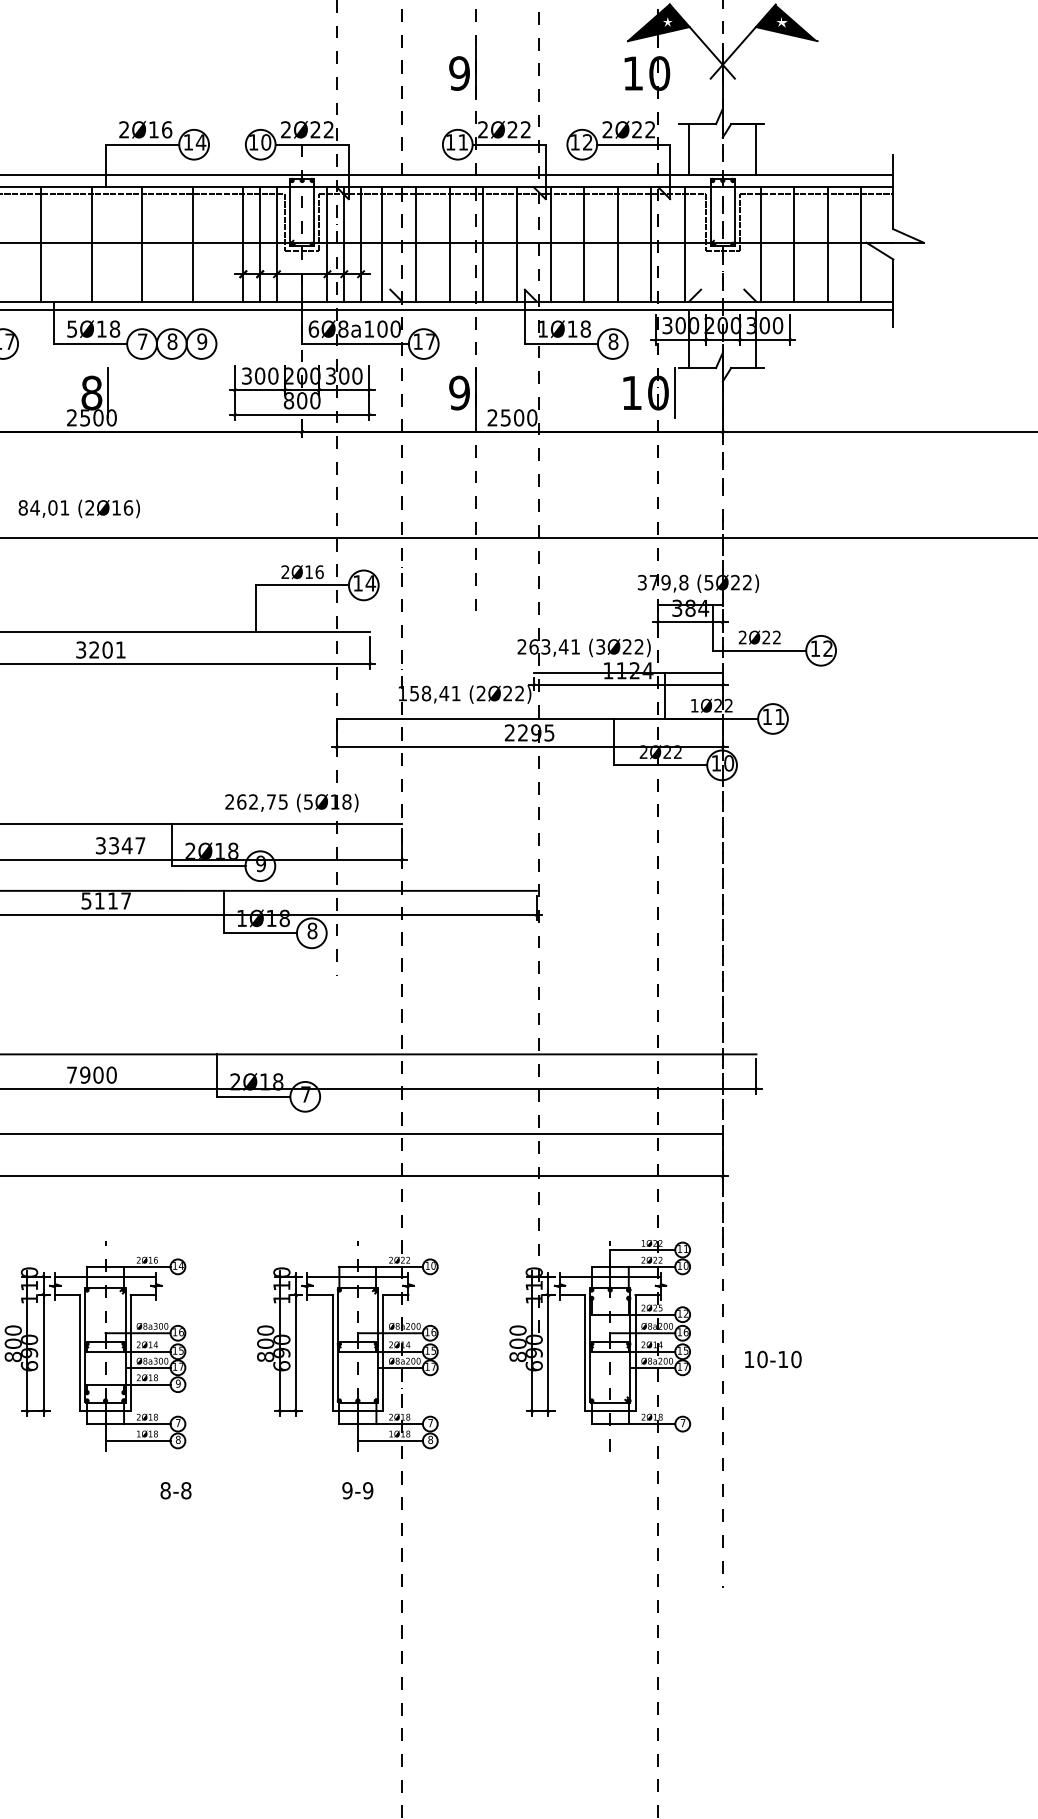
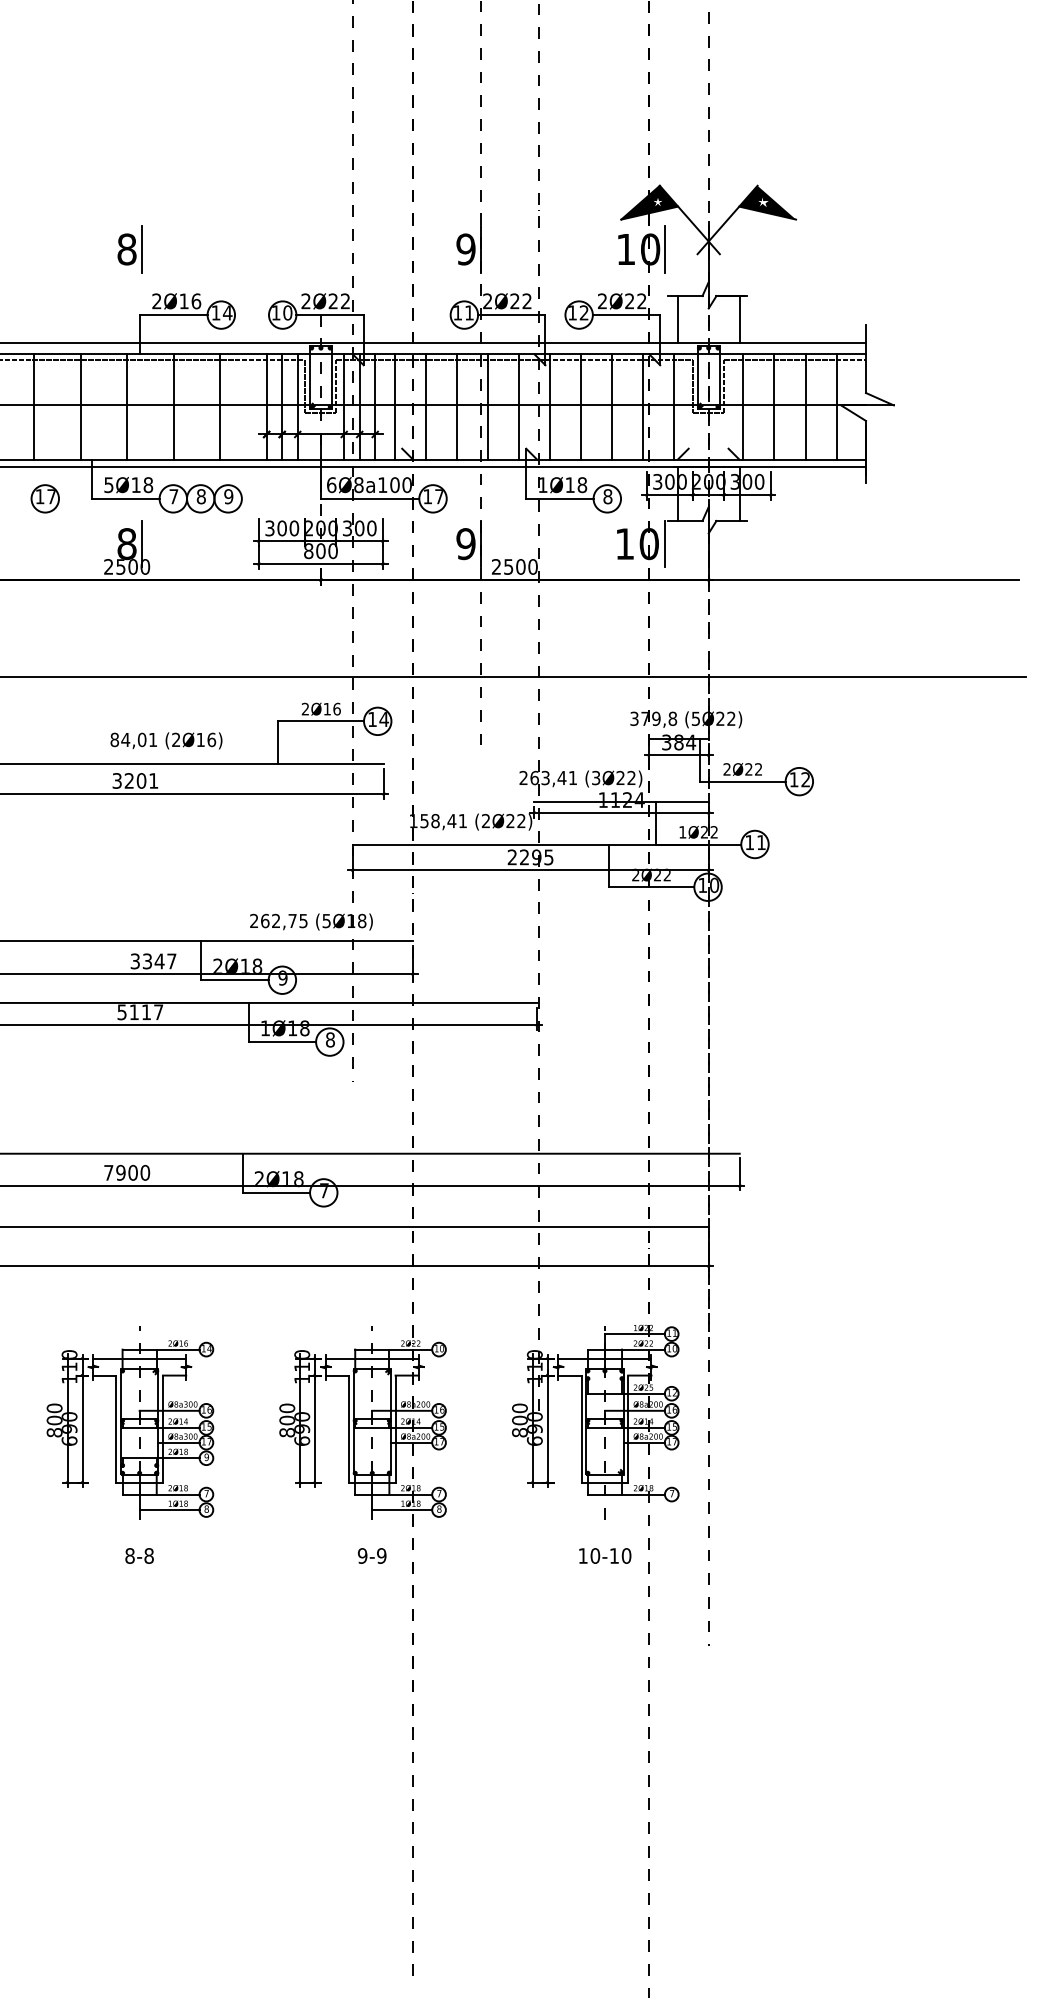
part: (94, 73) -> (129, 249), added
line: (674, 73) -> (664, 249), added
text: (79, 508) -> (166, 740), moved
text: (773, 1358) -> (605, 1555), moved
text: (175, 1490) -> (139, 1555), moved

